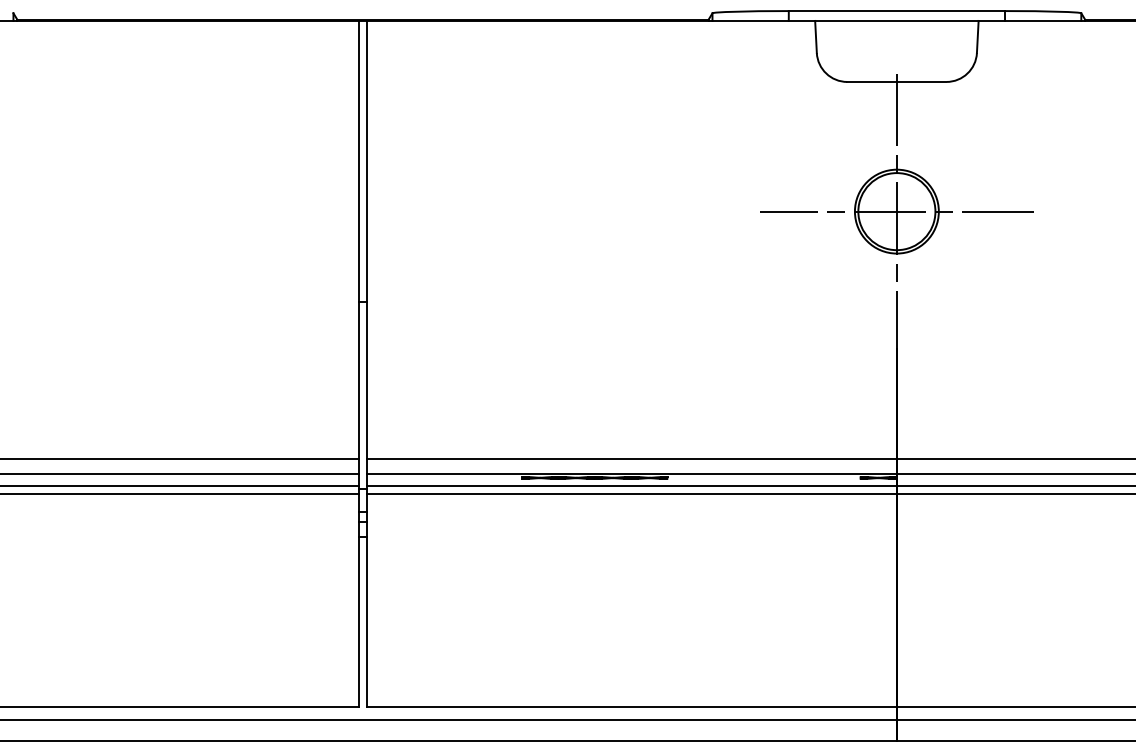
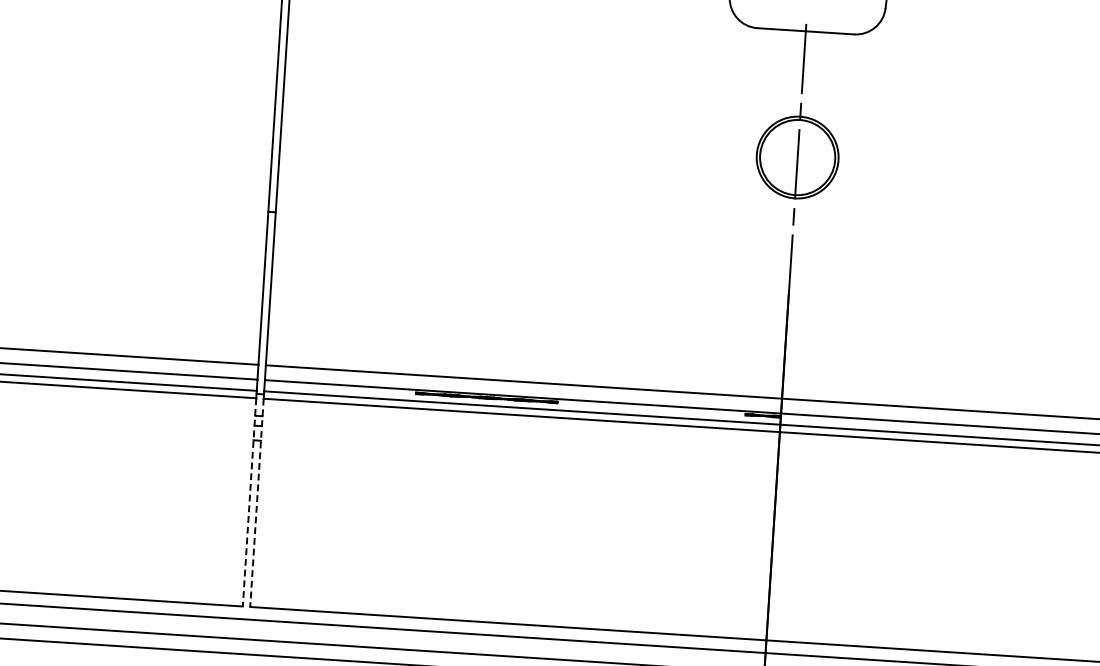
line: (896, 211) -> (797, 157), removed
line: (359, 600) -> (249, 502), solid -> dashed
line: (366, 600) -> (256, 502), solid -> dashed

